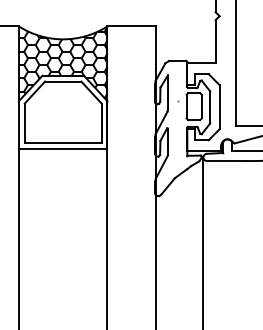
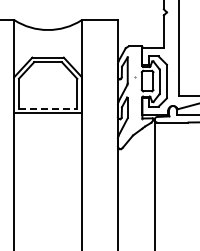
hatch: (62, 62) -> (47, 47), removed
line: (63, 142) -> (48, 108), solid -> dashed

